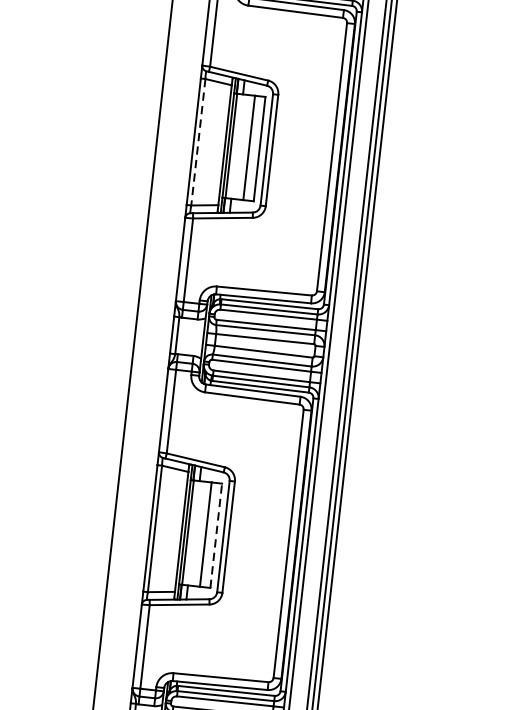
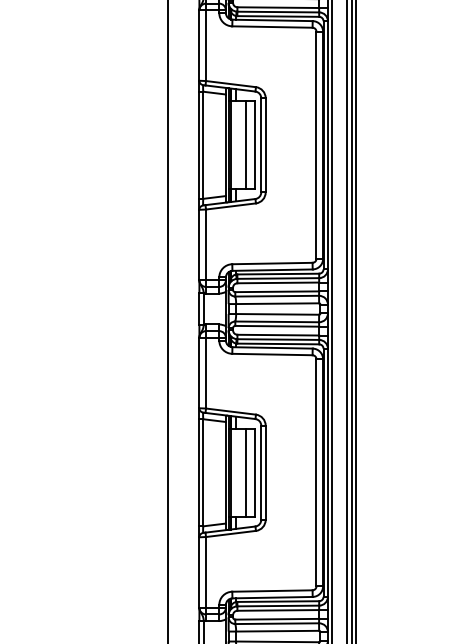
line: (198, 142) -> (203, 145), dashed -> solid
line: (216, 535) -> (255, 472), dashed -> solid

